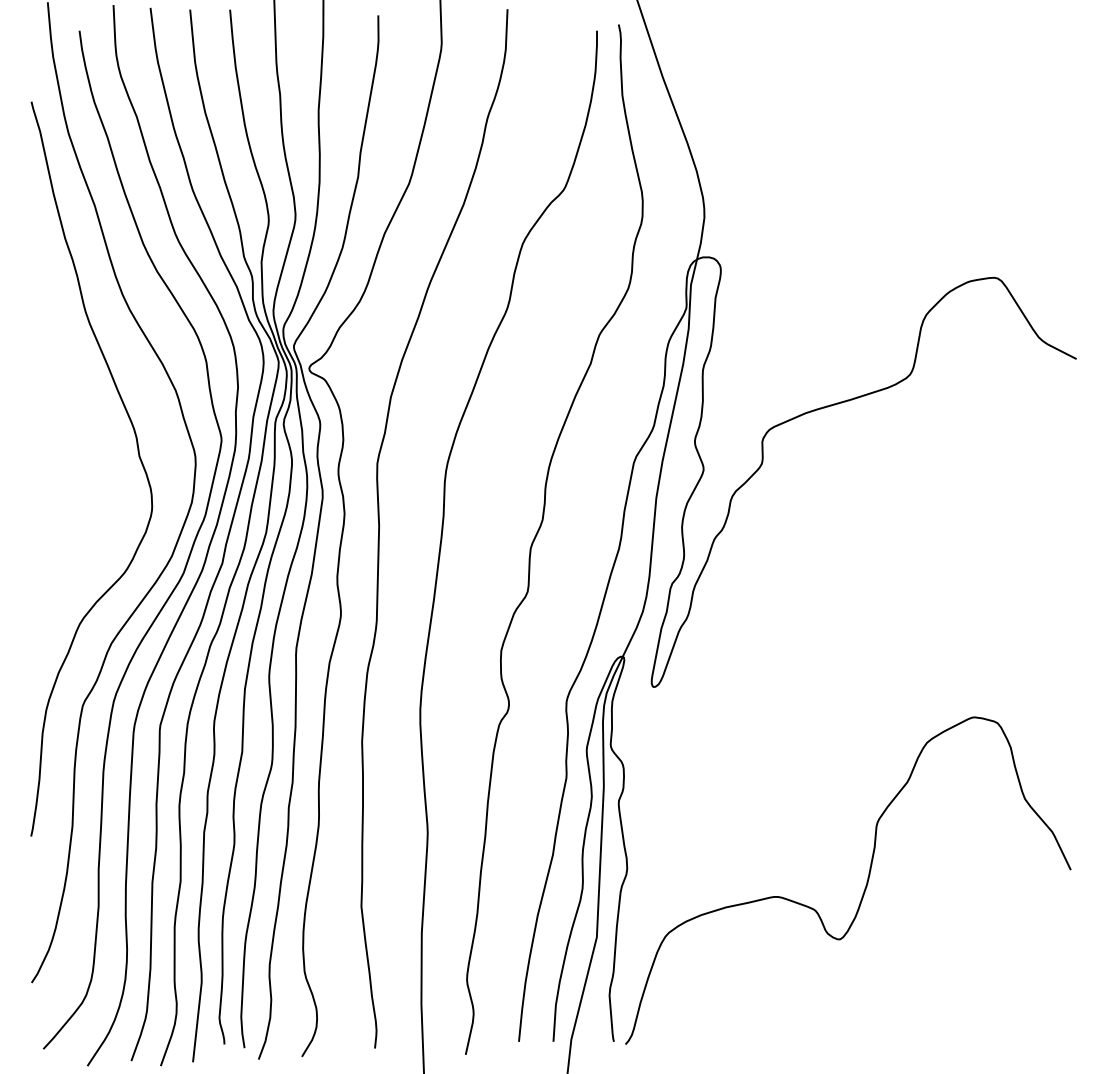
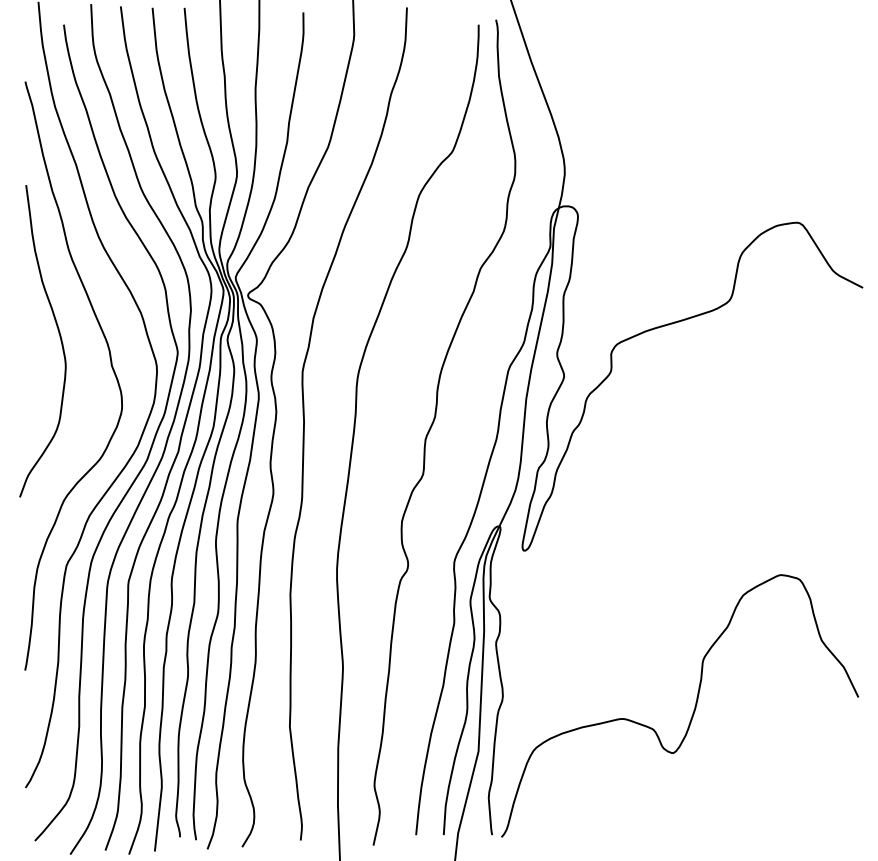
curve: (74, 420) -> (59, 337), added

